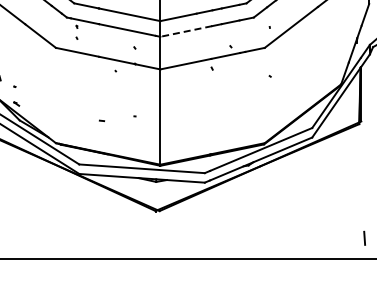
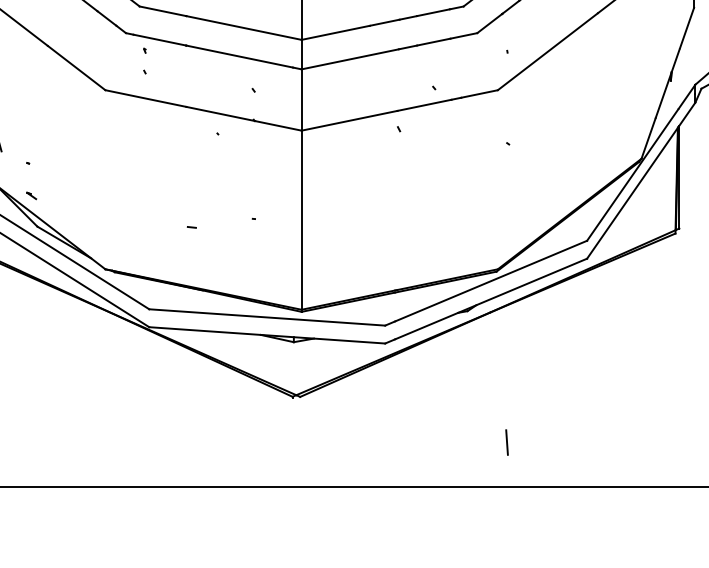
line: (185, 31) -> (348, 59), dashed -> solid
line: (364, 237) -> (506, 440), moved

